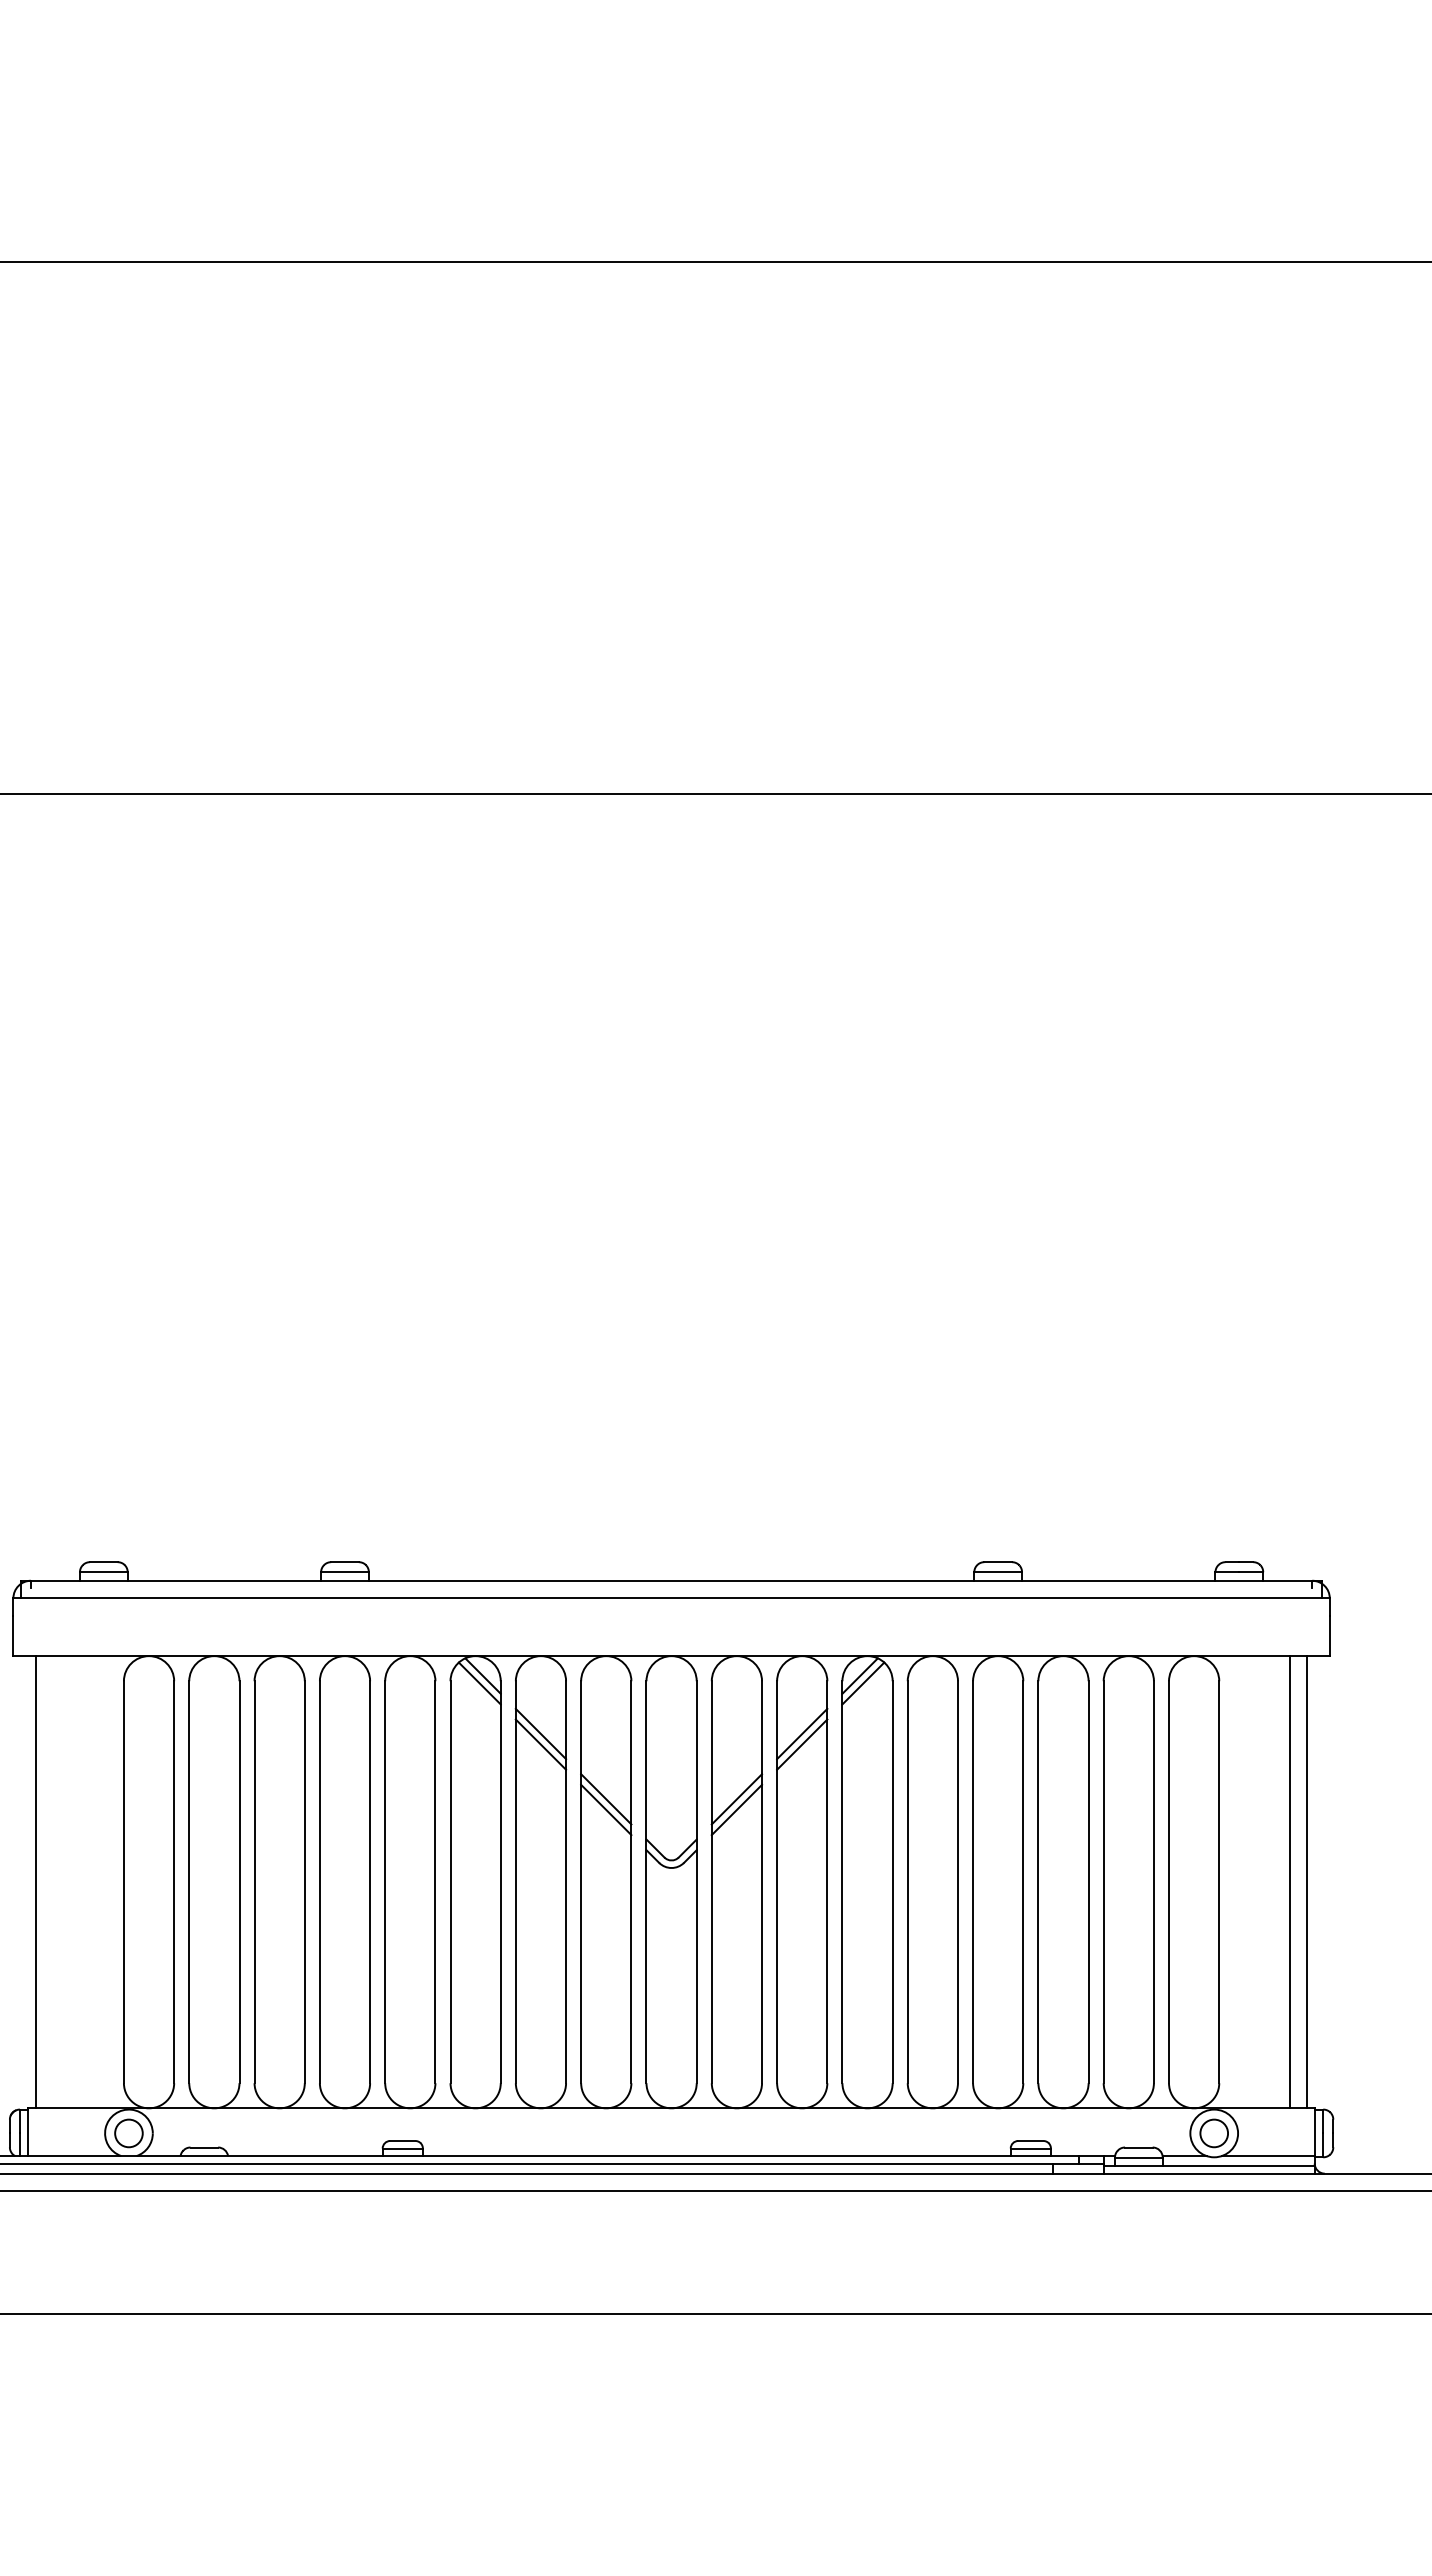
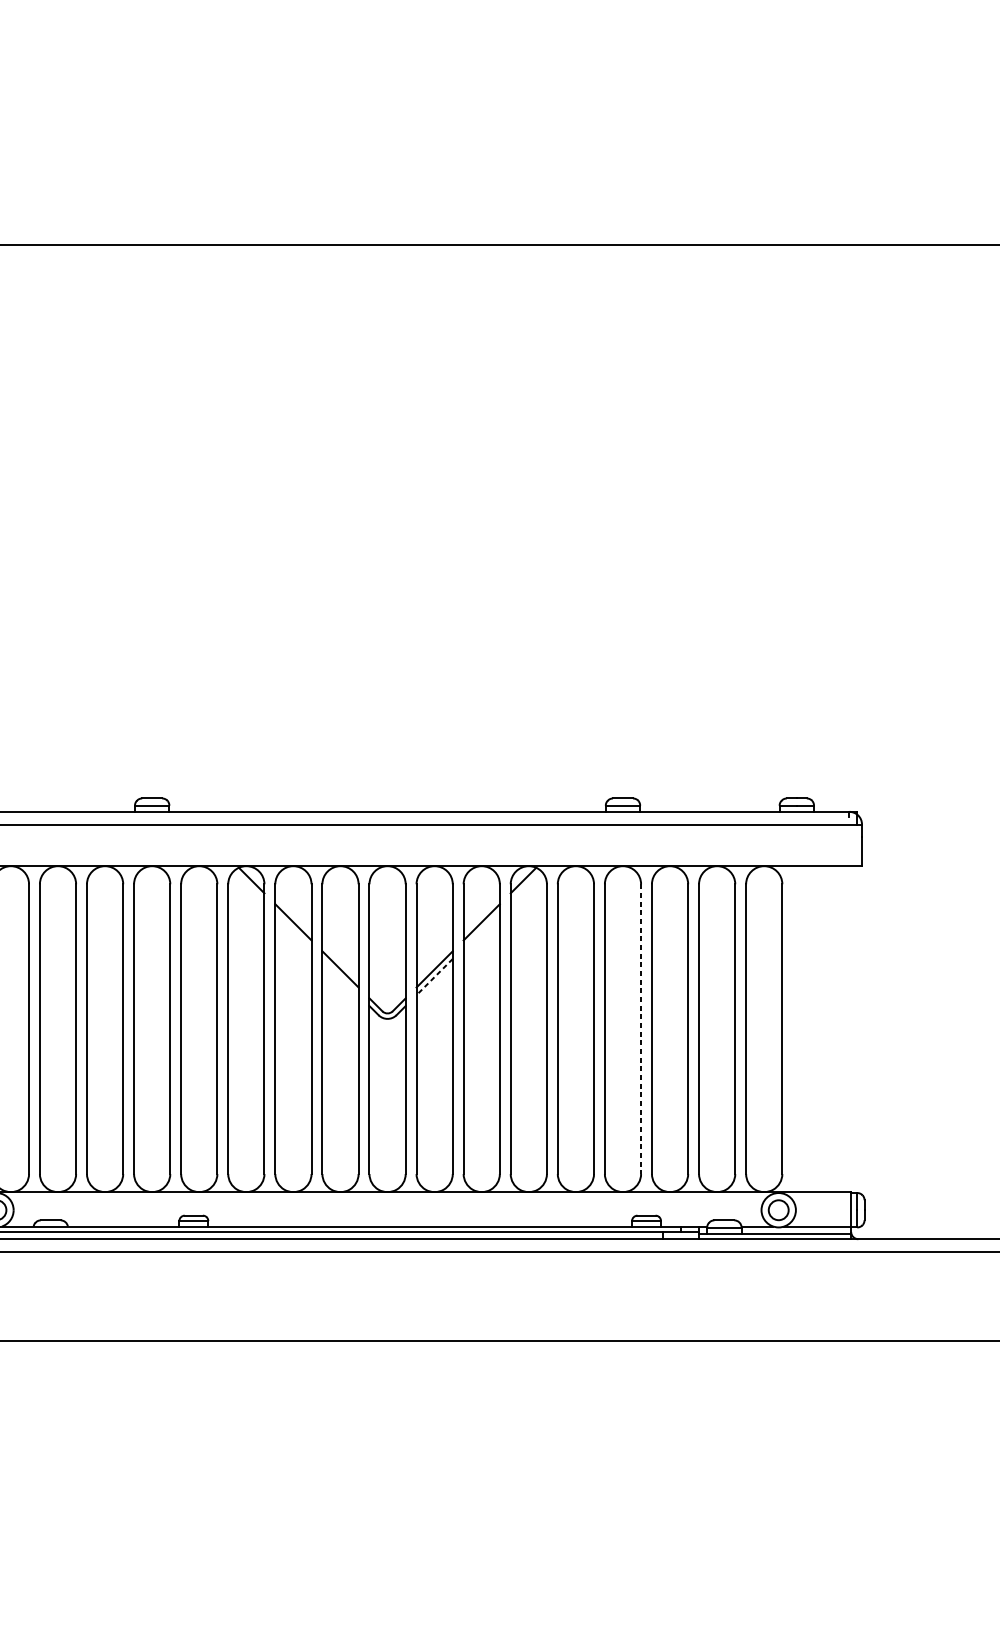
line: (479, 1683) -> (249, 885), removed
line: (863, 1683) -> (525, 885), removed
line: (540, 1744) -> (293, 929), removed
line: (802, 1744) -> (481, 929), removed
line: (606, 1809) -> (340, 976), removed
line: (736, 1809) -> (434, 976), solid -> dashed
line: (1023, 1882) -> (641, 1029), solid -> dashed
line: (1289, 1882) -> (832, 1029), removed
line: (1307, 1882) -> (845, 1029), removed

